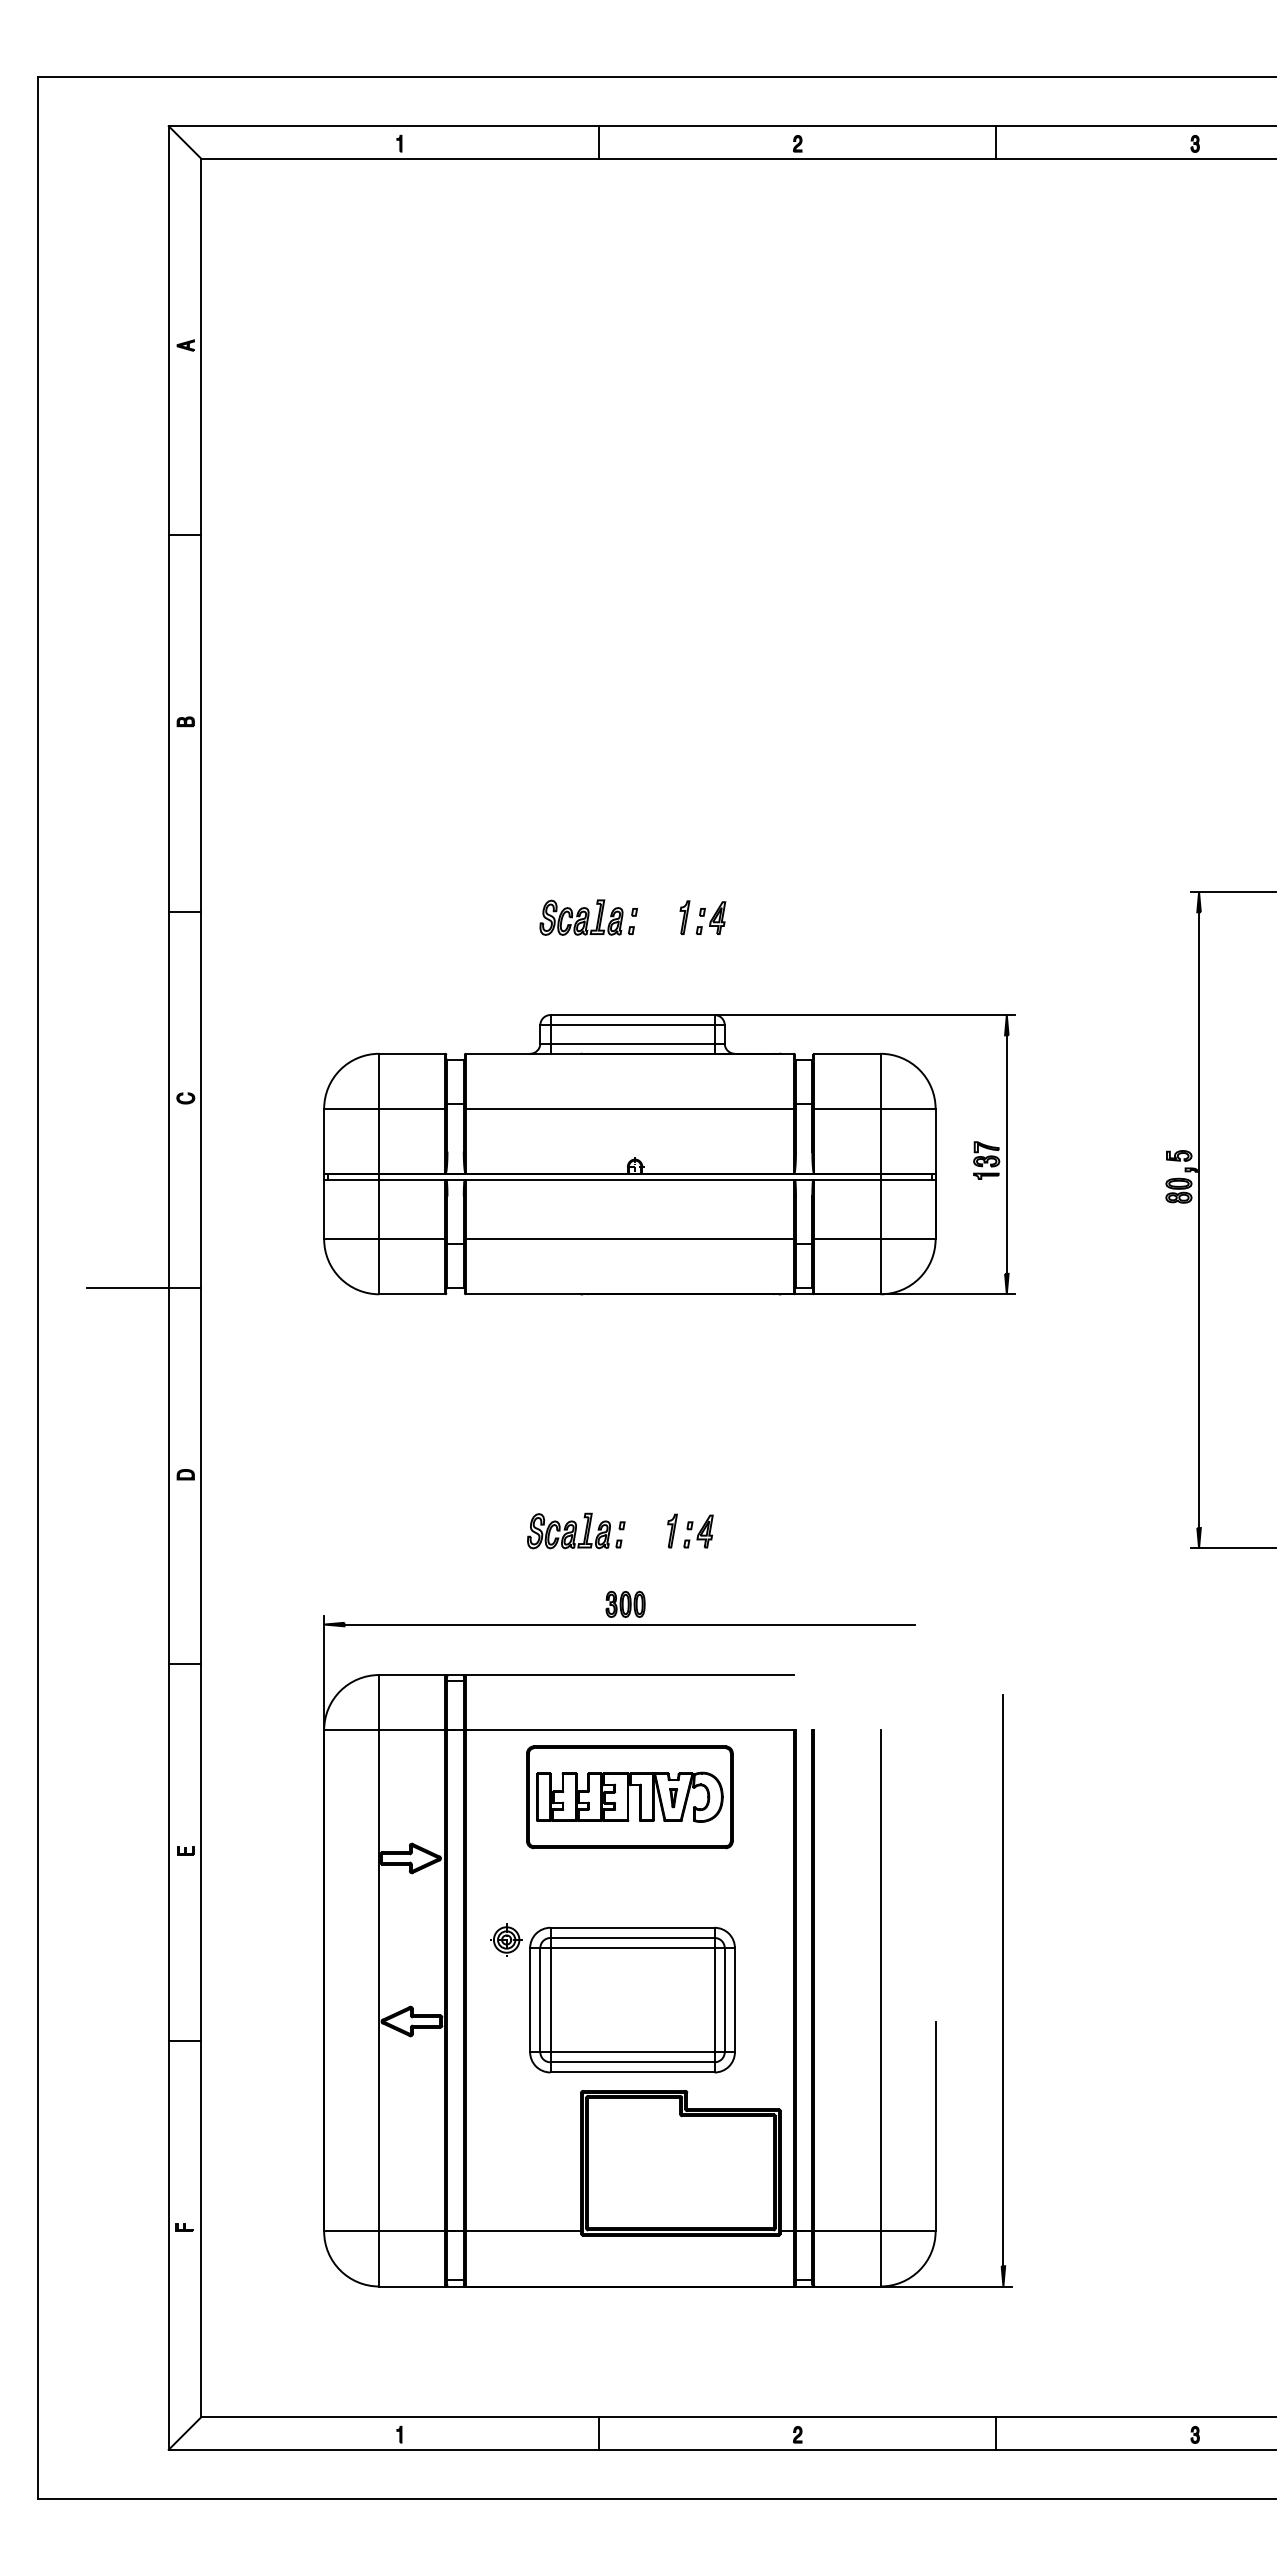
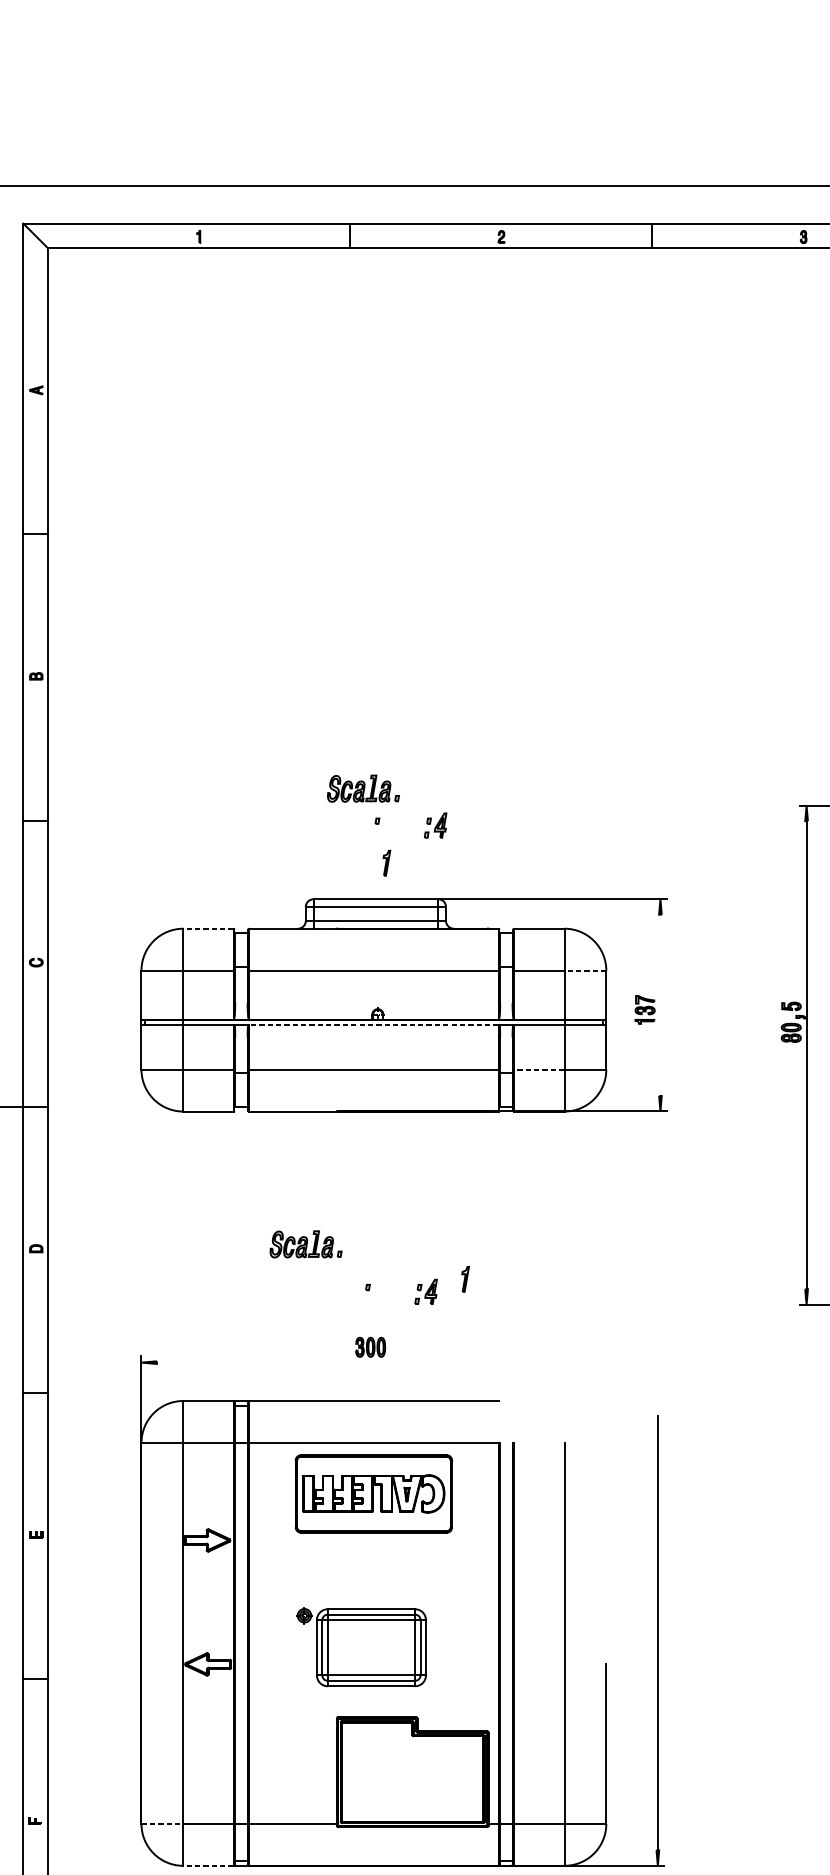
part: (586, 917) -> (362, 788), moved
part: (684, 917) -> (386, 863), moved
line: (411, 1053) -> (207, 928), solid -> dashed
line: (908, 1108) -> (585, 970), solid -> dashed
line: (1006, 1154) -> (660, 1005), removed
line: (629, 1180) -> (373, 1025), solid -> dashed
line: (846, 1239) -> (538, 1069), solid -> dashed
part: (574, 1530) -> (305, 1243), moved
part: (672, 1530) -> (465, 1278), moved
line: (629, 1624) -> (373, 1362), removed
part: (612, 1998) -> (360, 1646), size x0.7
line: (351, 2231) -> (162, 1824), solid -> dashed
line: (411, 2286) -> (207, 1865), solid -> dashed

